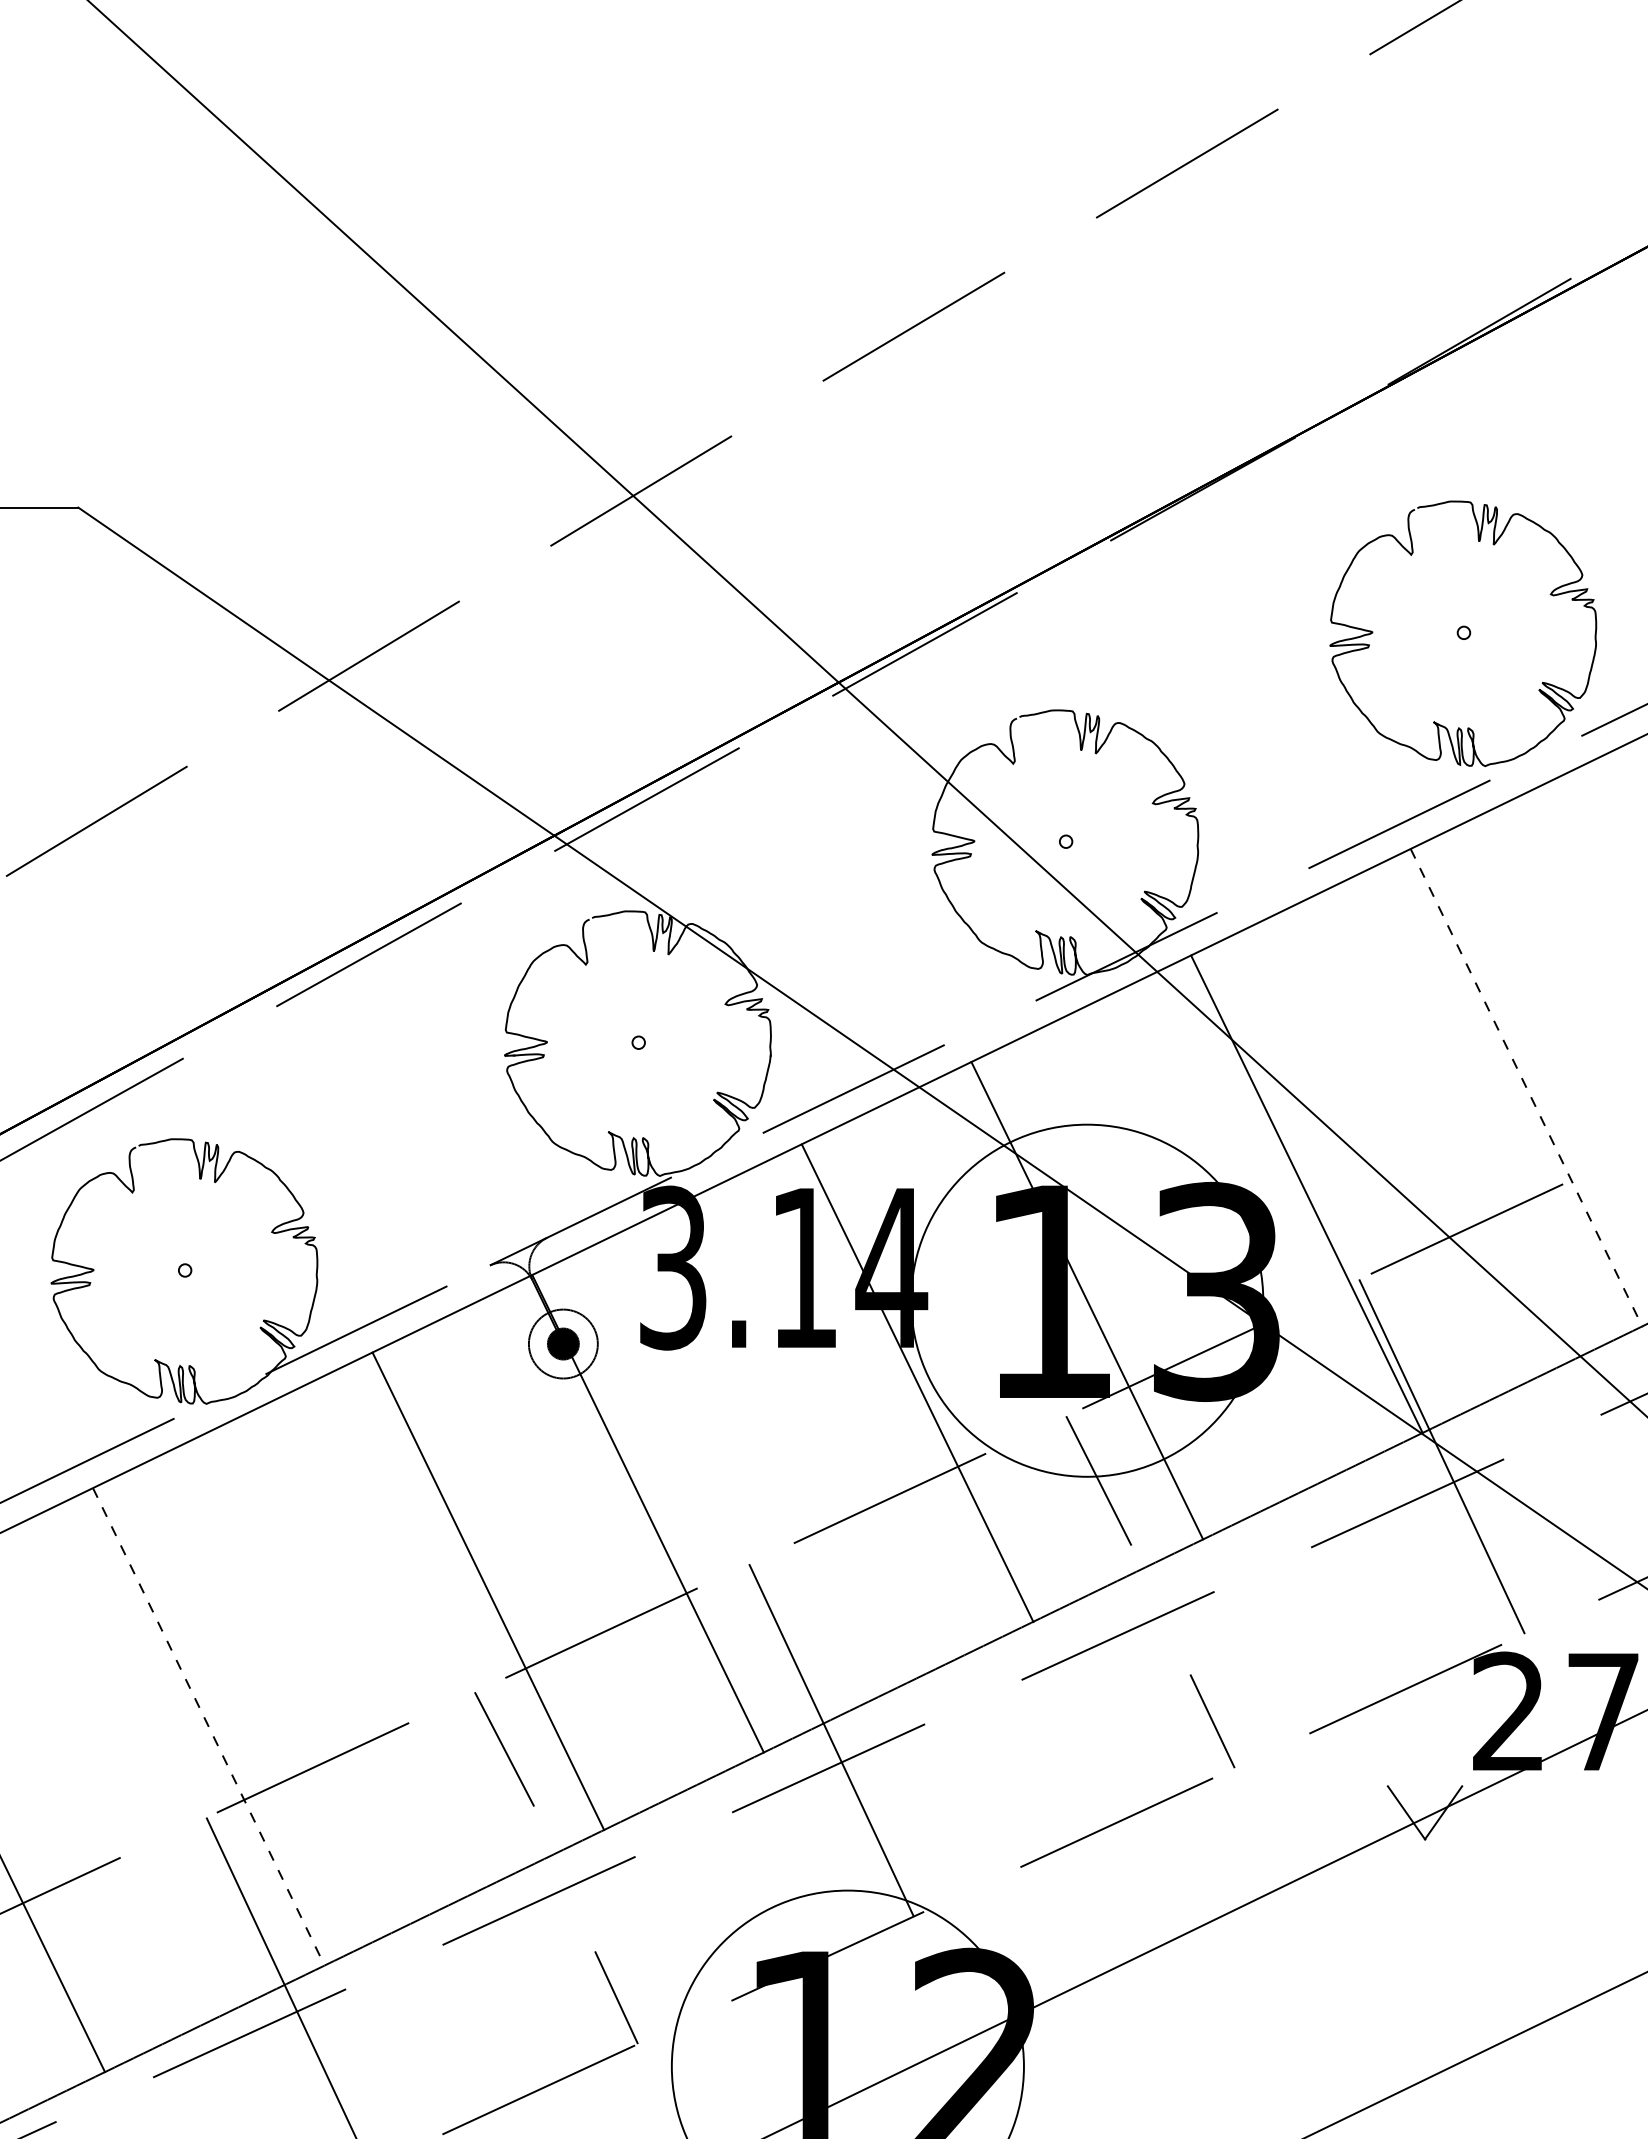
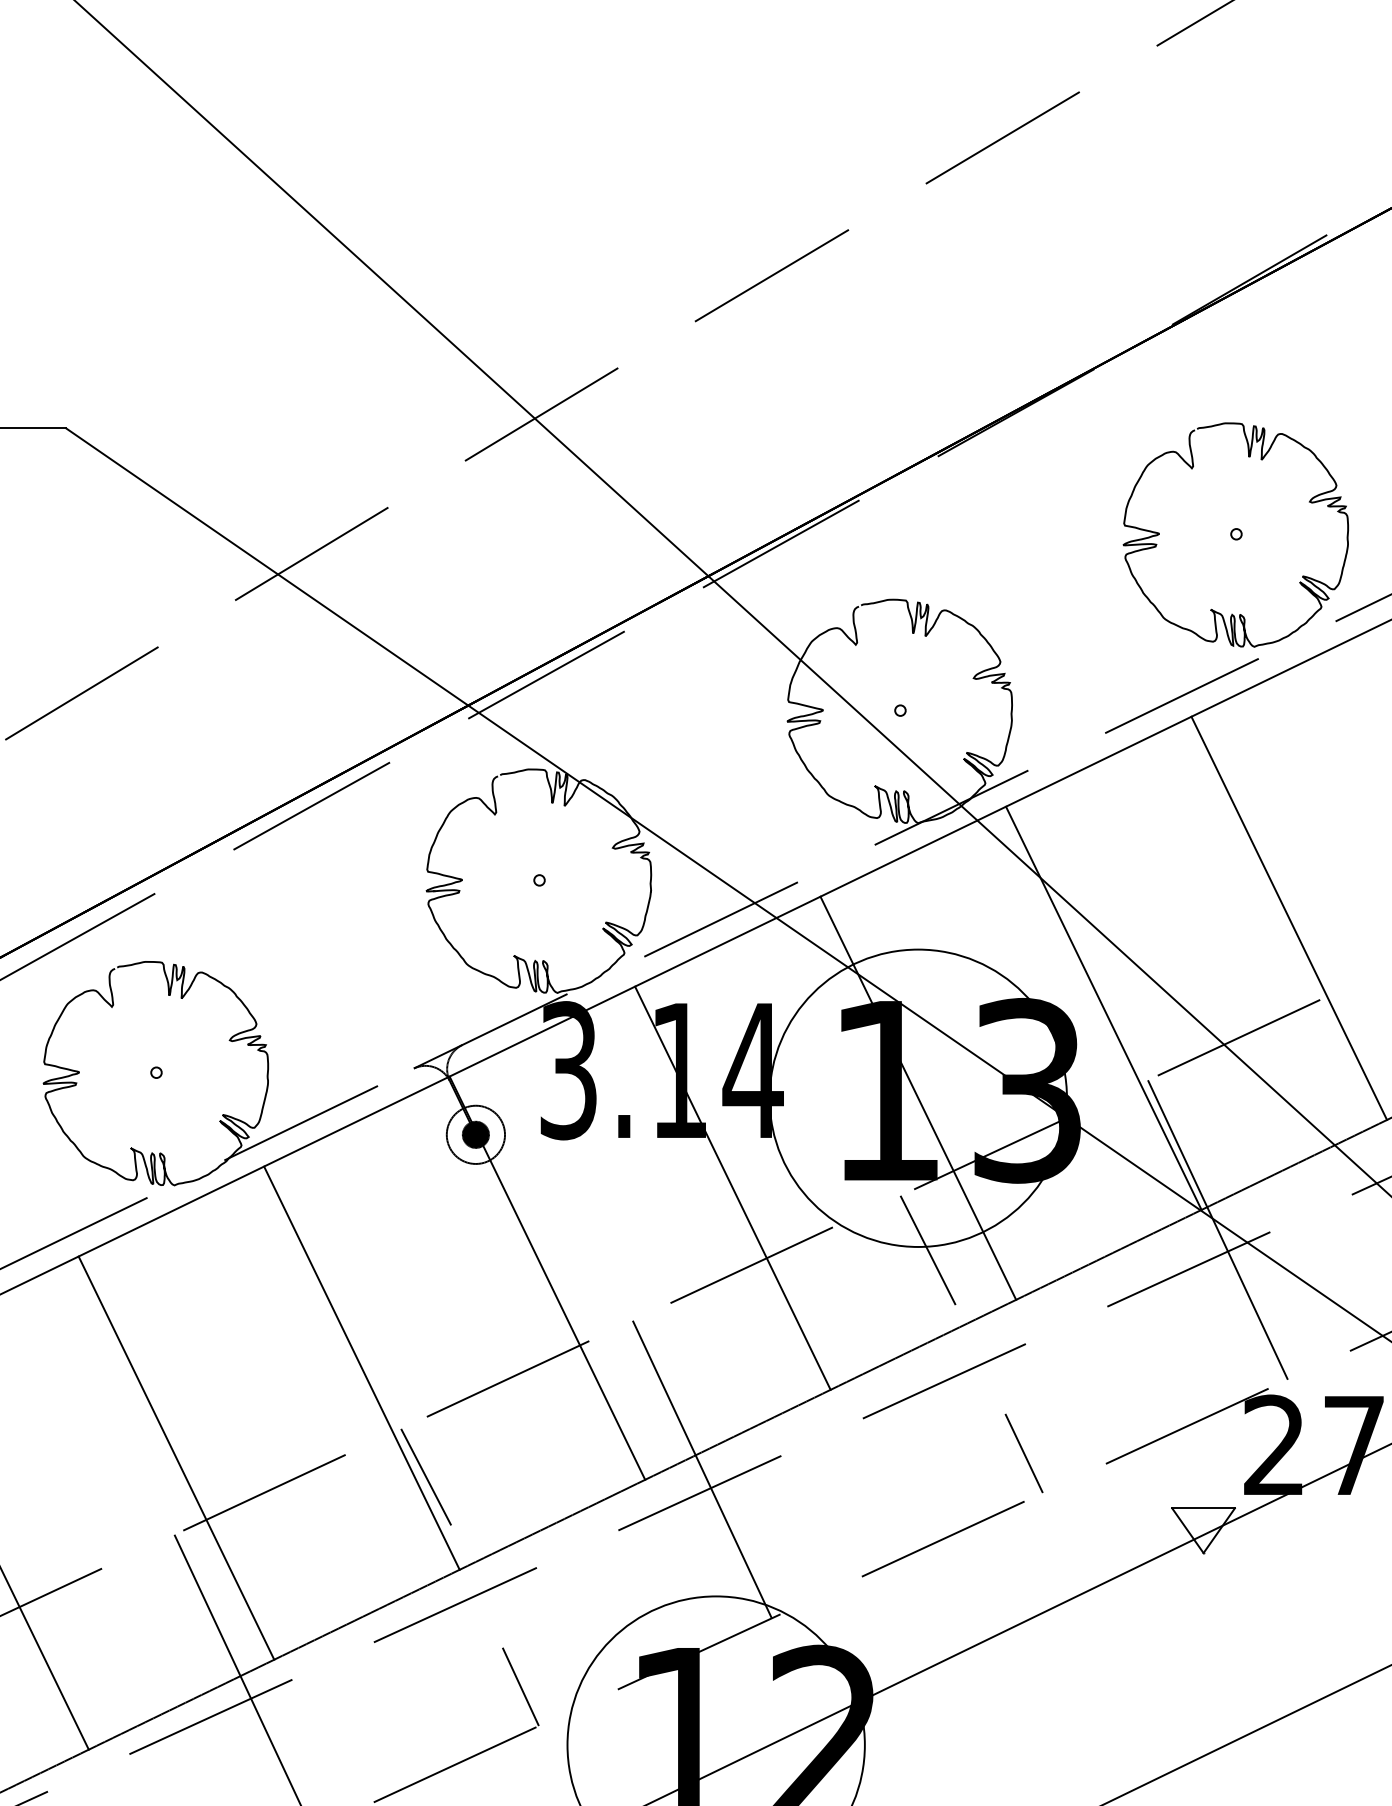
line: (1526, 1088) -> (1289, 919), dashed -> solid
line: (917, 1382) -> (732, 1187), moved
line: (488, 1591) -> (362, 1368), moved
line: (209, 1727) -> (177, 1458), dashed -> solid
line: (1424, 1786) -> (1203, 1508), added

